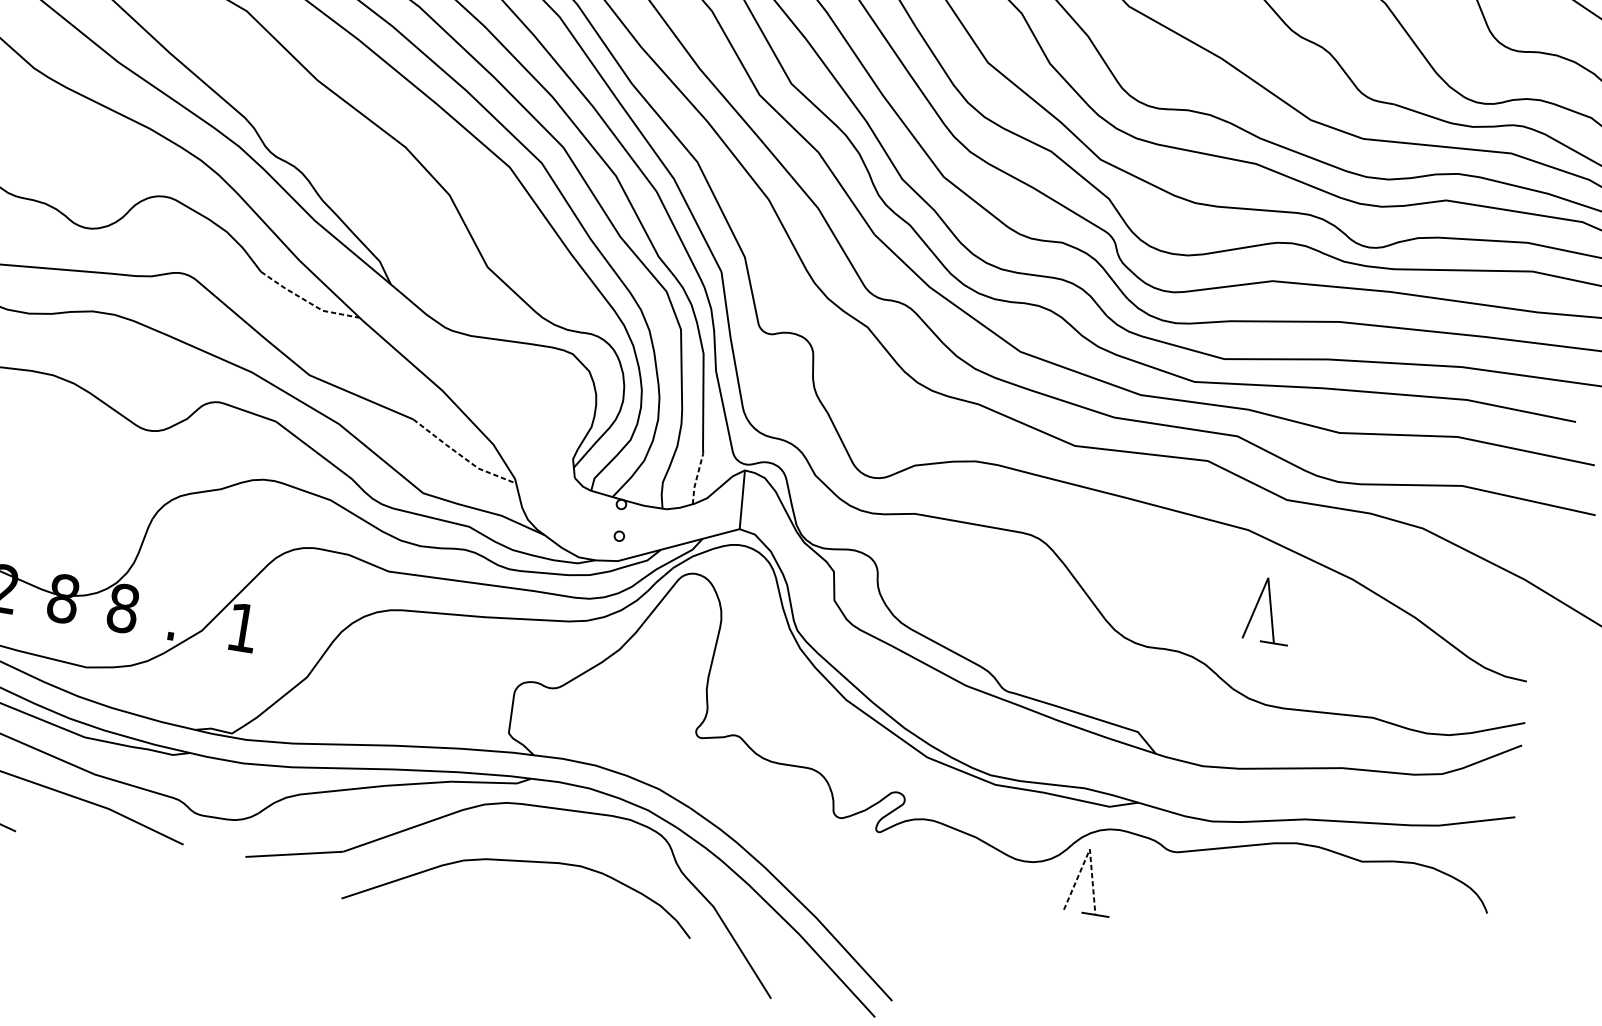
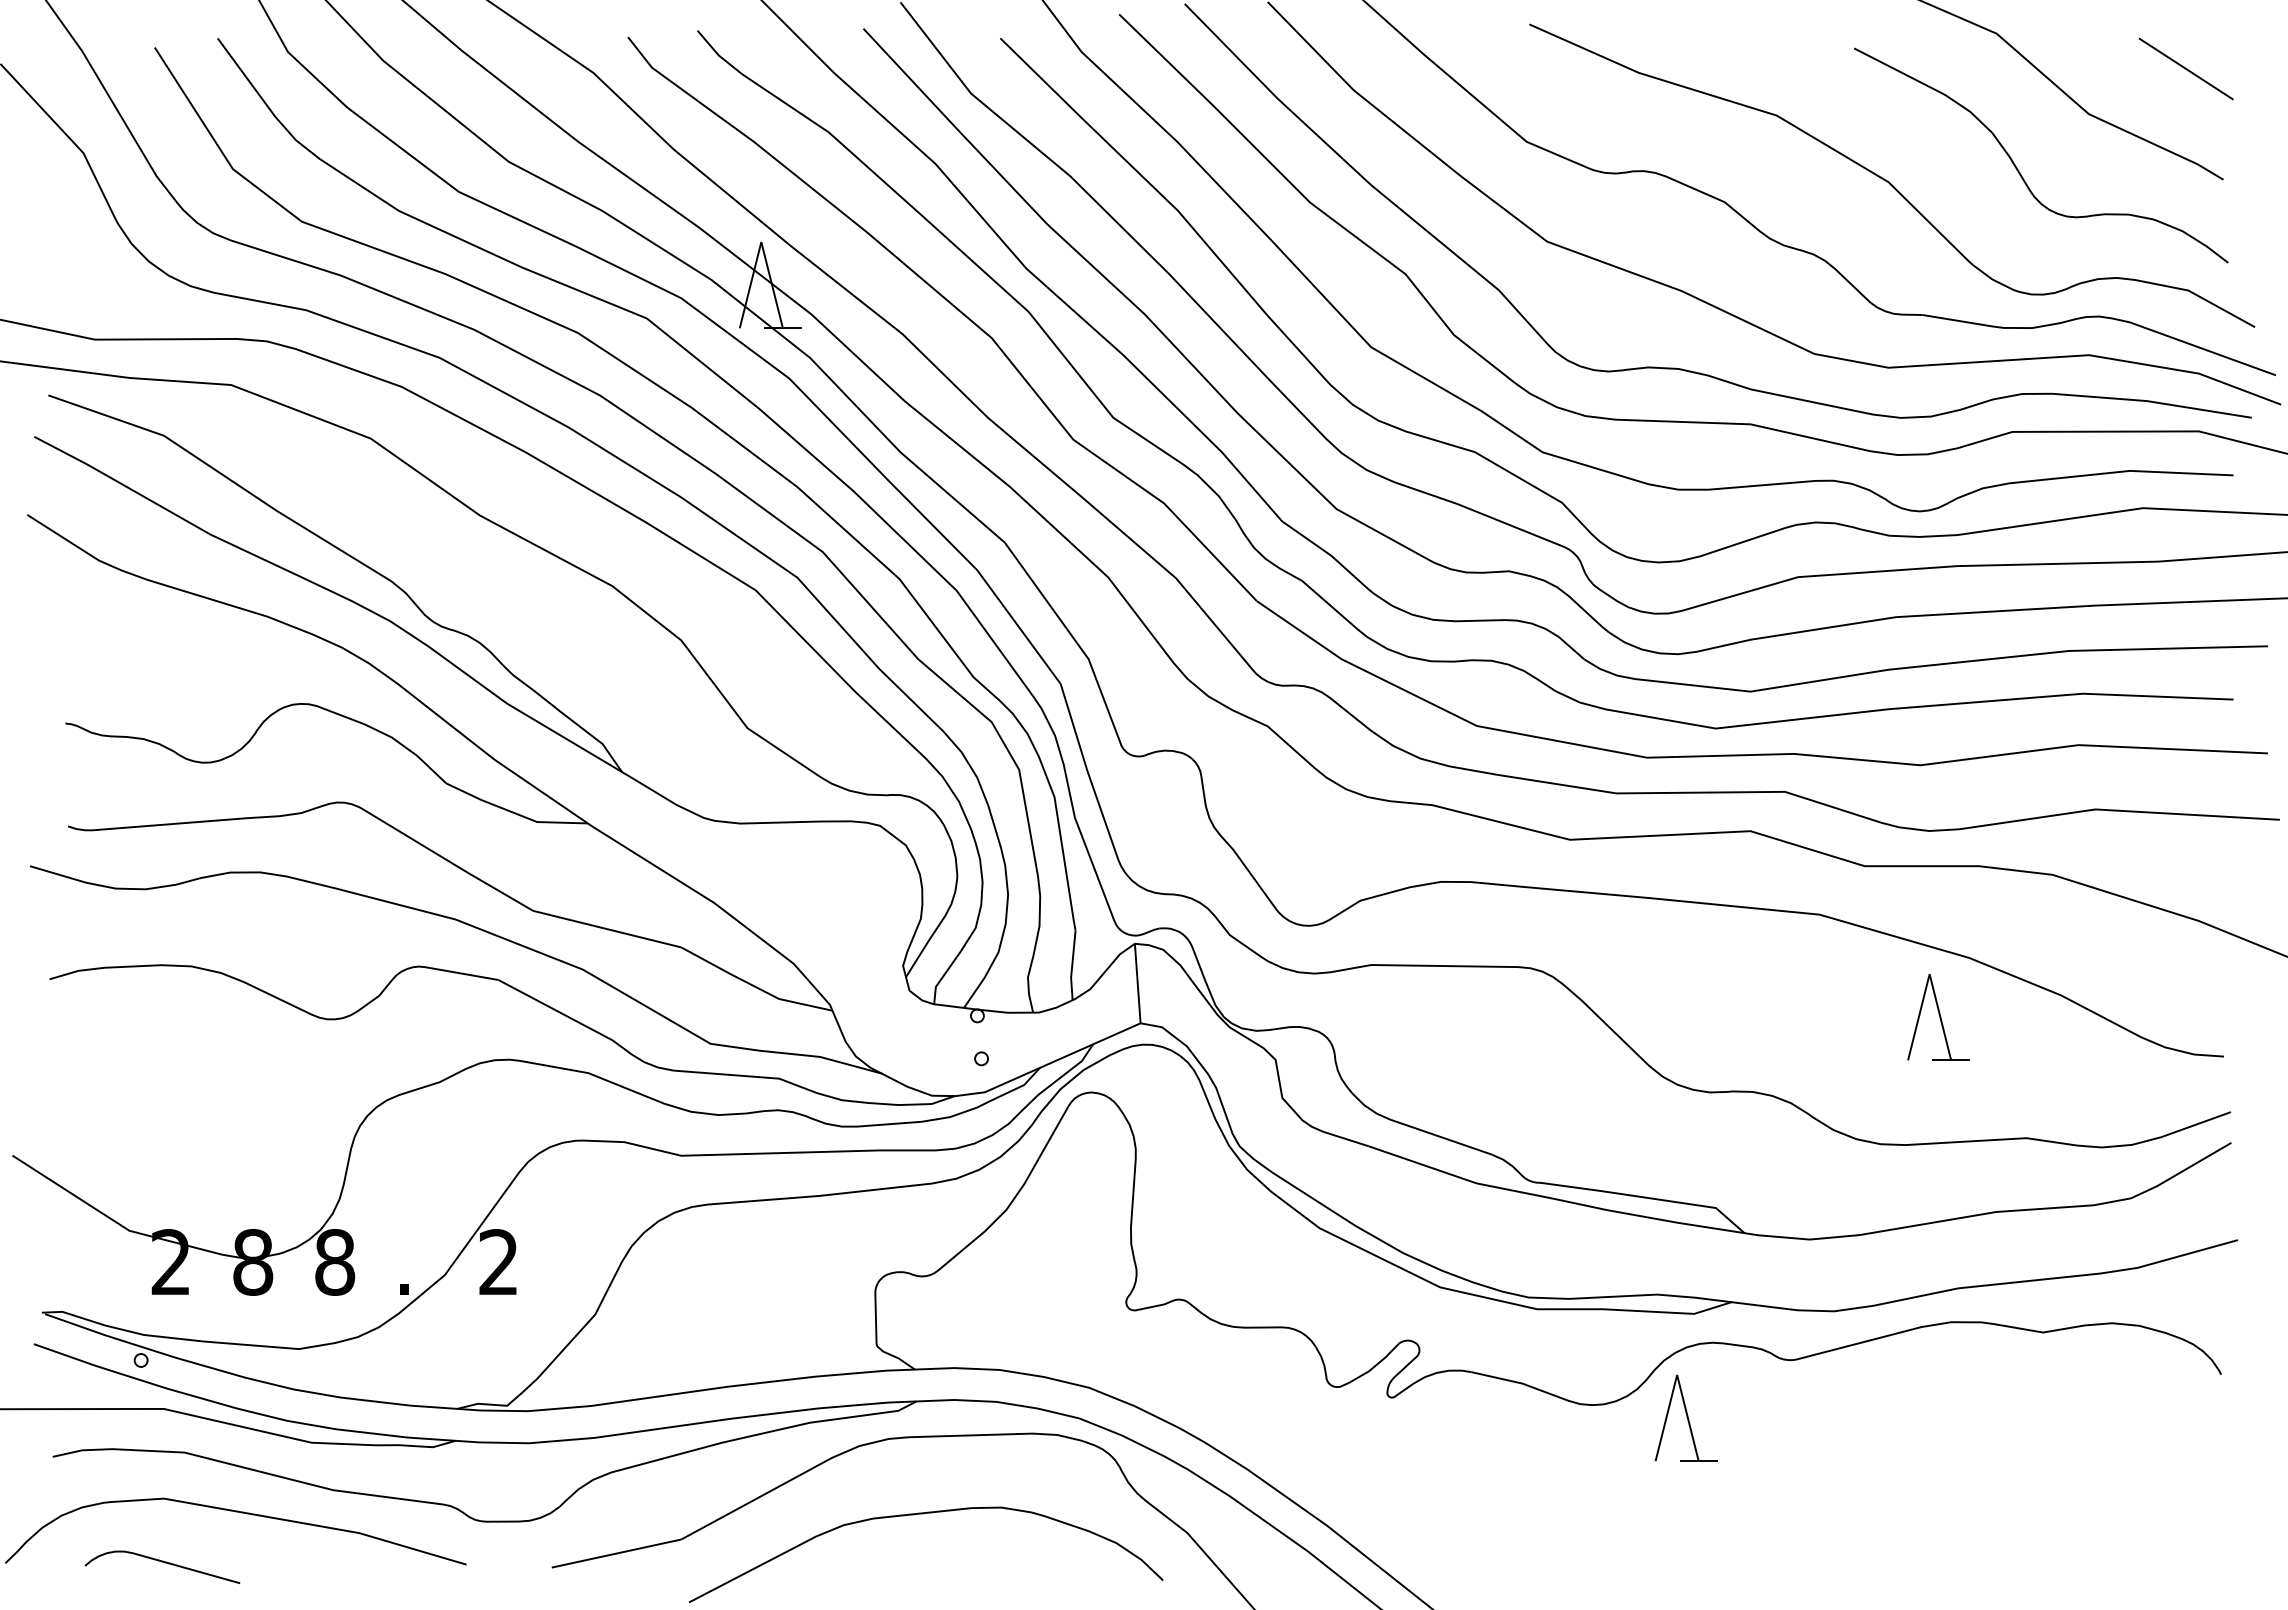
line: (308, 302) -> (515, 813), dashed -> solid
line: (462, 456) -> (754, 986), dashed -> solid
line: (696, 478) -> (1072, 965), dashed -> solid
part: (1269, 610) -> (1938, 1017), moved
text: (242, 627) -> (498, 1261), 1 -> 2
line: (1090, 849) -> (1677, 1374), dashed -> solid

